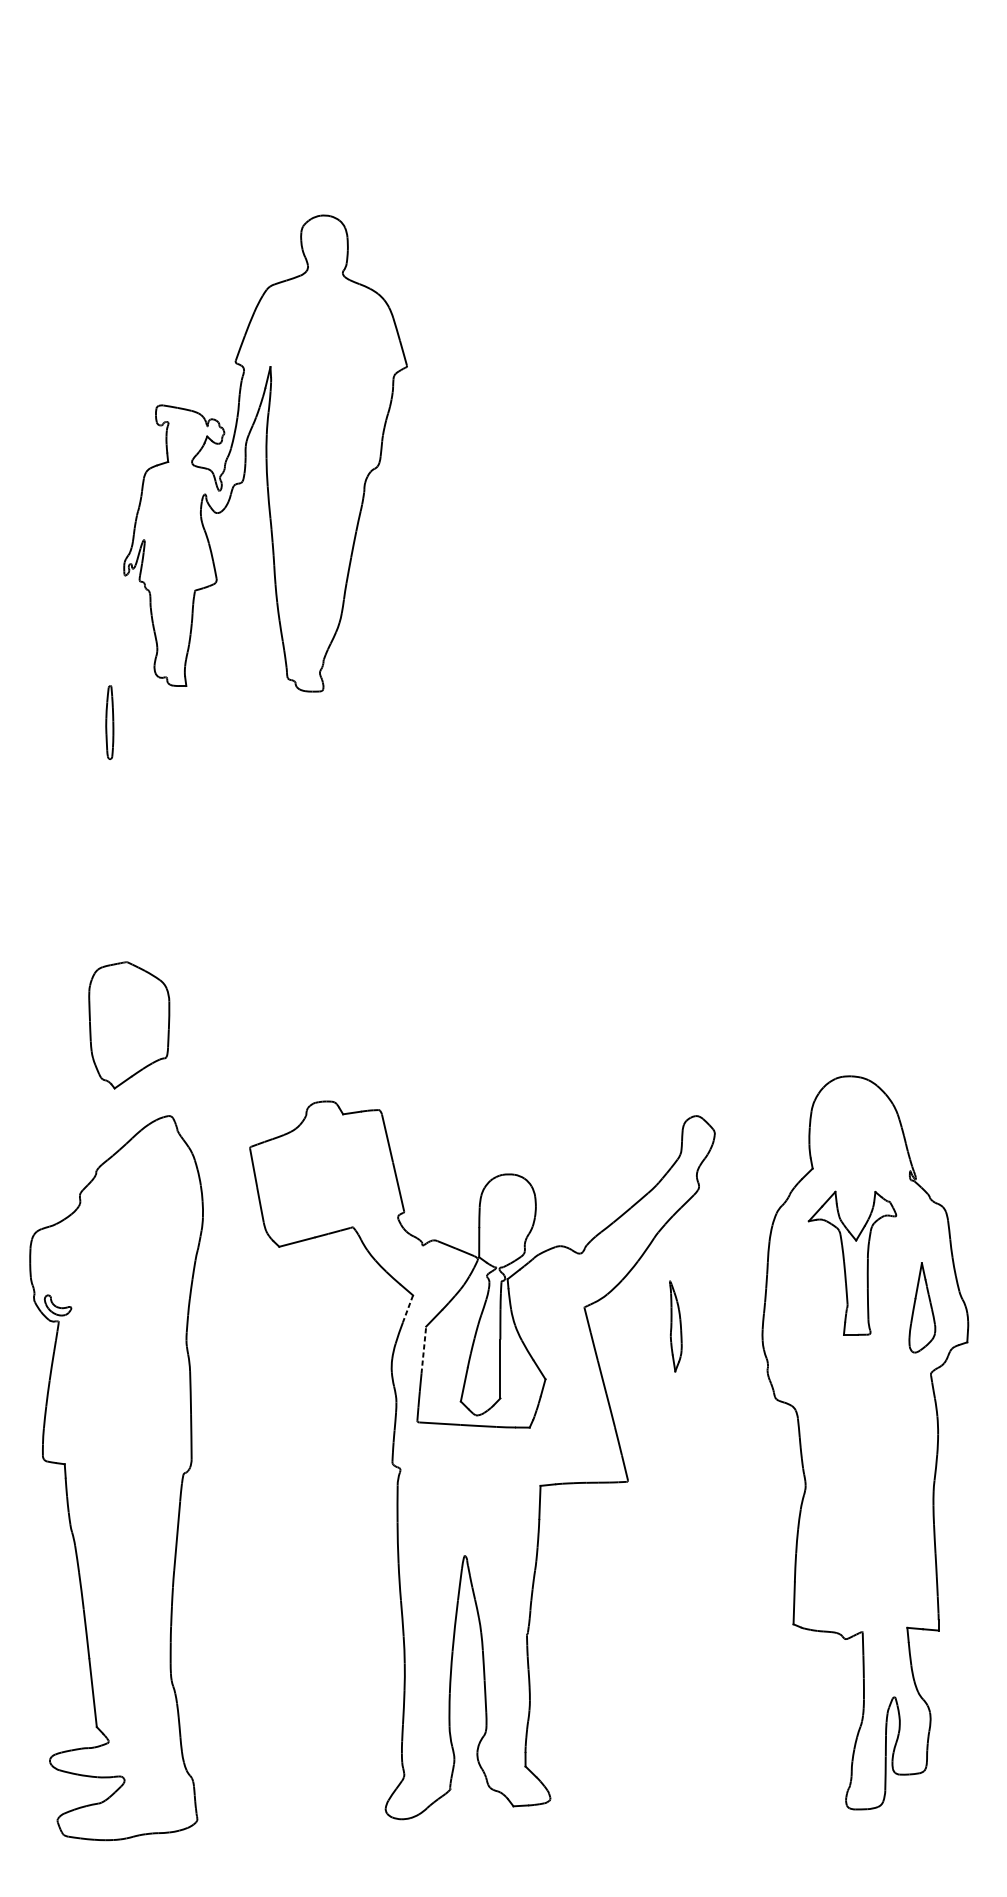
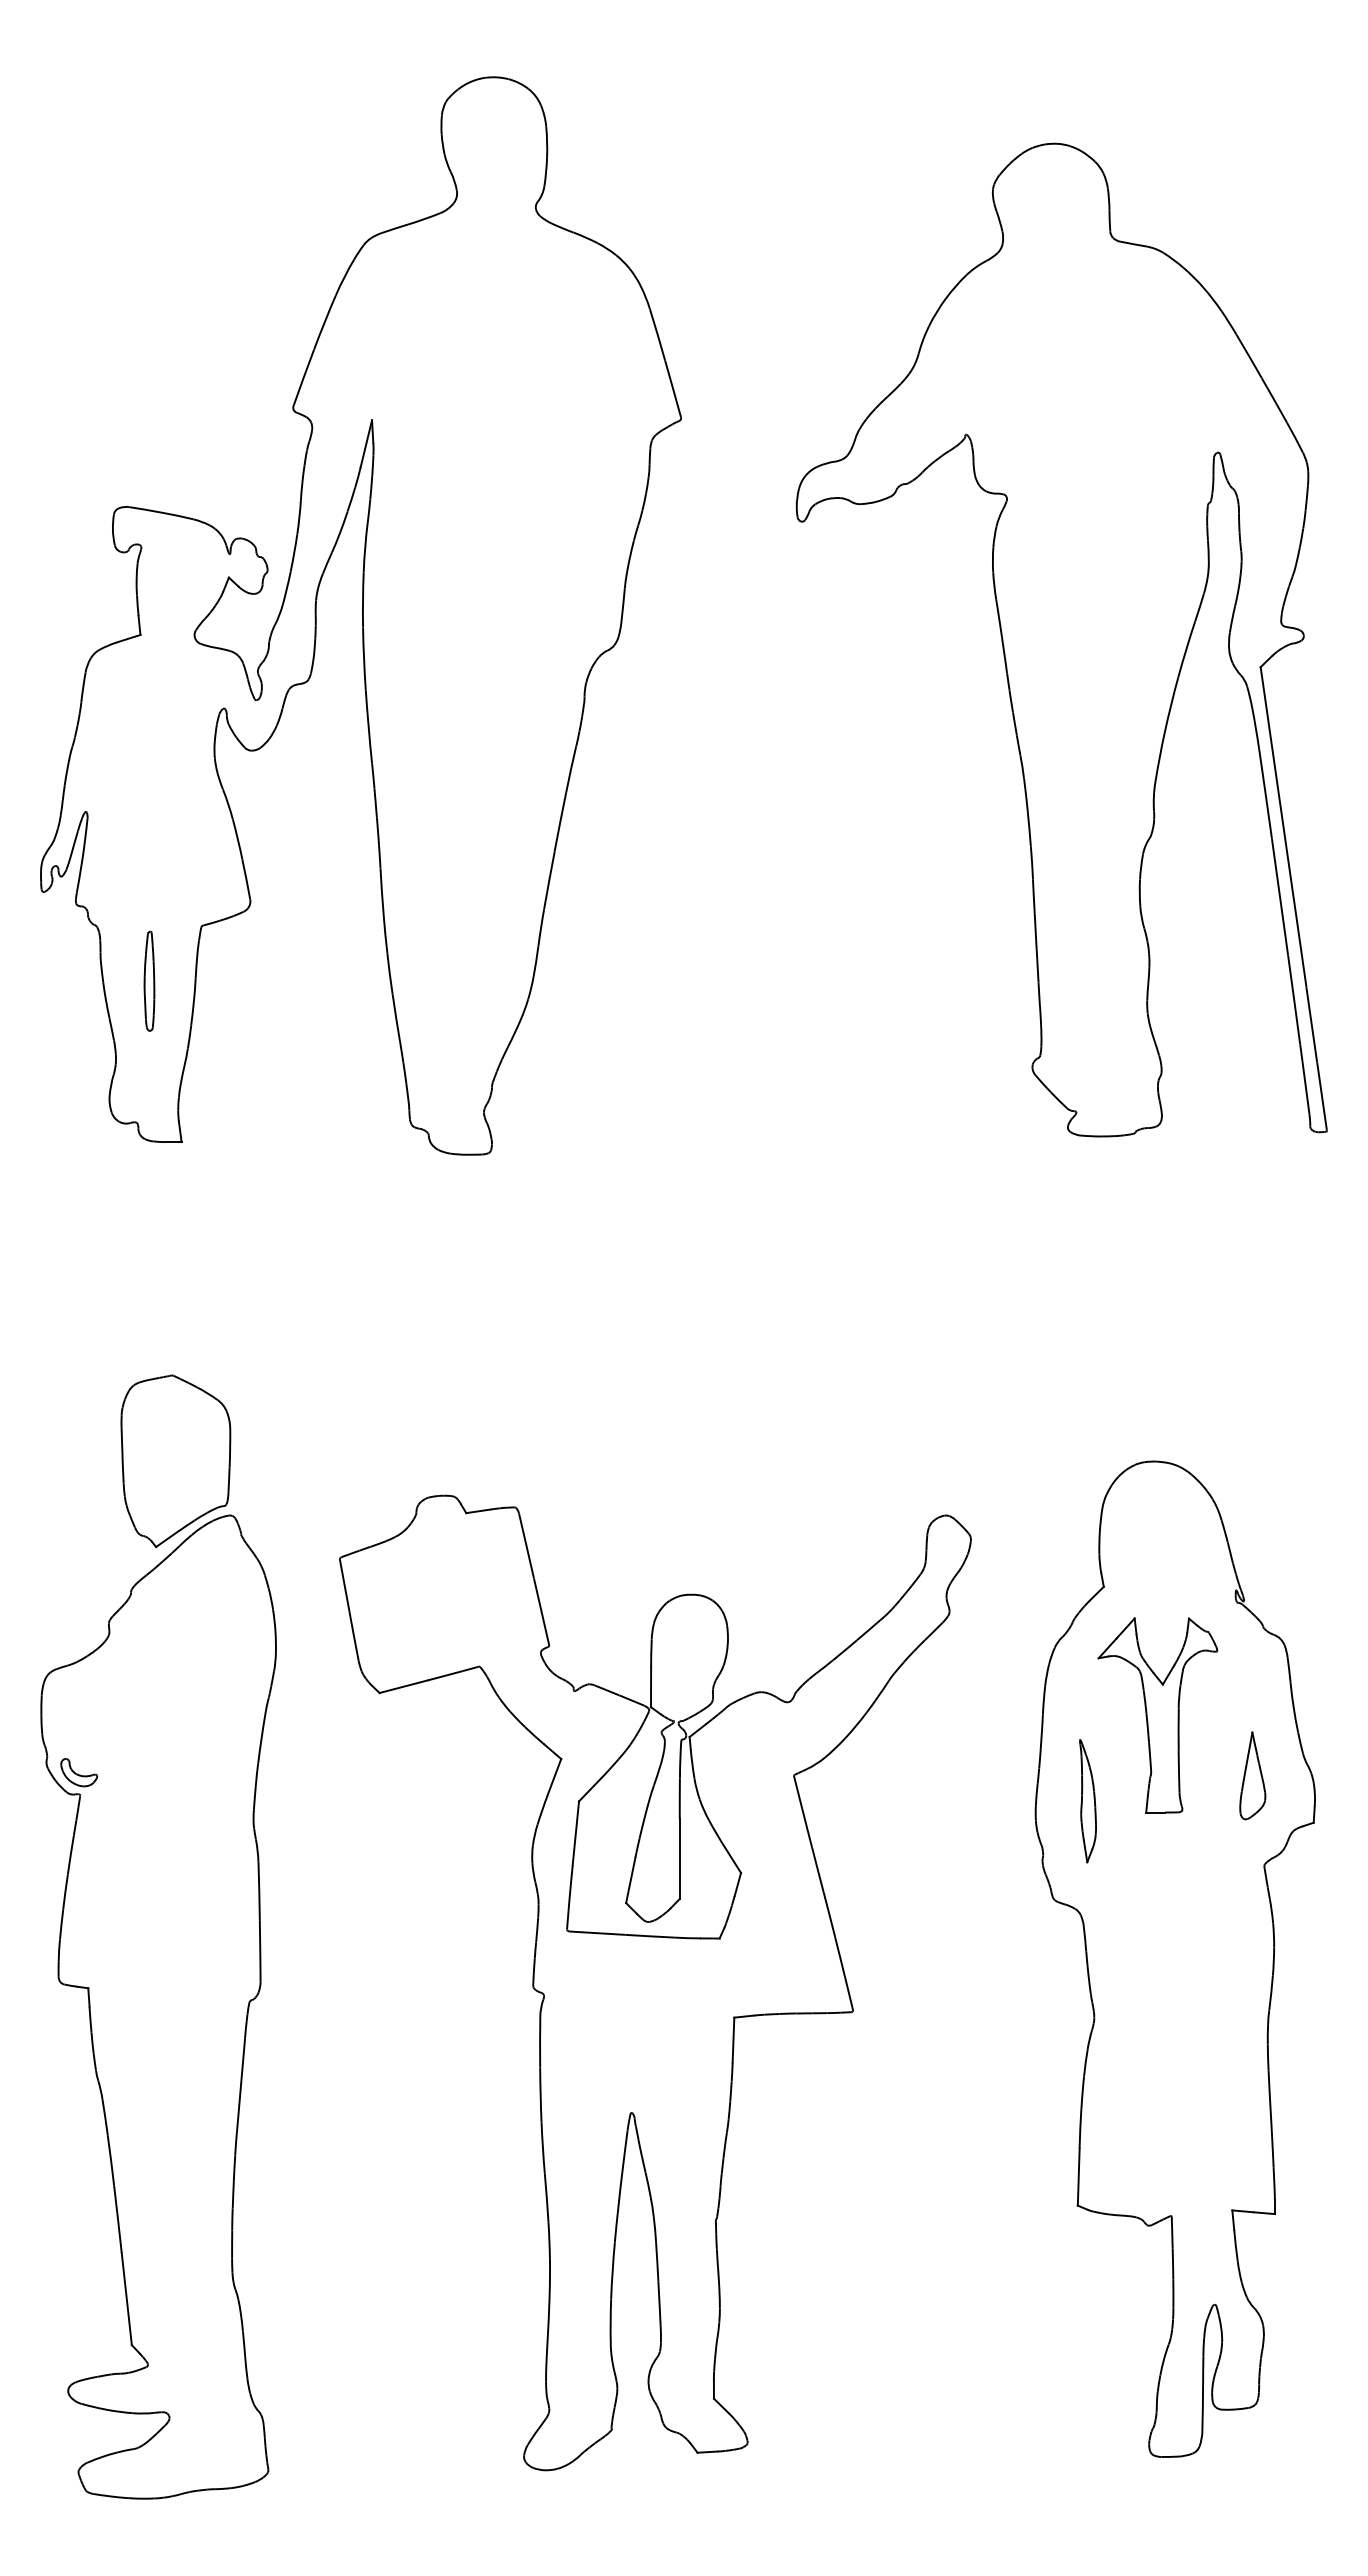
part: (265, 453) -> (360, 615), size x1.67
part: (781, 470) -> (1061, 639), added
part: (128, 1025) -> (175, 1461), moved
part: (922, 1307) -> (1252, 1775), size x0.71
line: (408, 1309) -> (554, 1777), dashed -> solid
part: (675, 1326) -> (1087, 1801), moved
line: (423, 1349) -> (575, 1832), dashed -> solid

